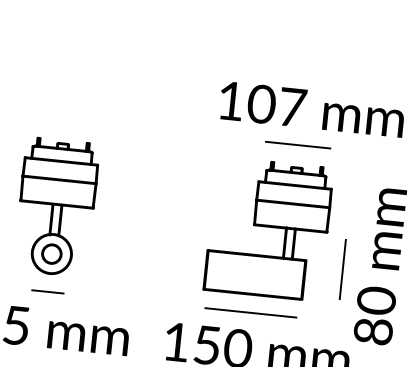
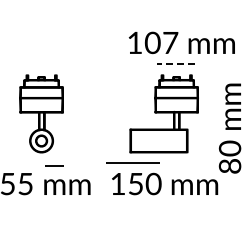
line: (297, 145) -> (175, 64), solid -> dashed
line: (342, 269) -> (208, 132), removed
line: (47, 291) -> (54, 165), moved
line: (250, 312) -> (132, 162), moved

